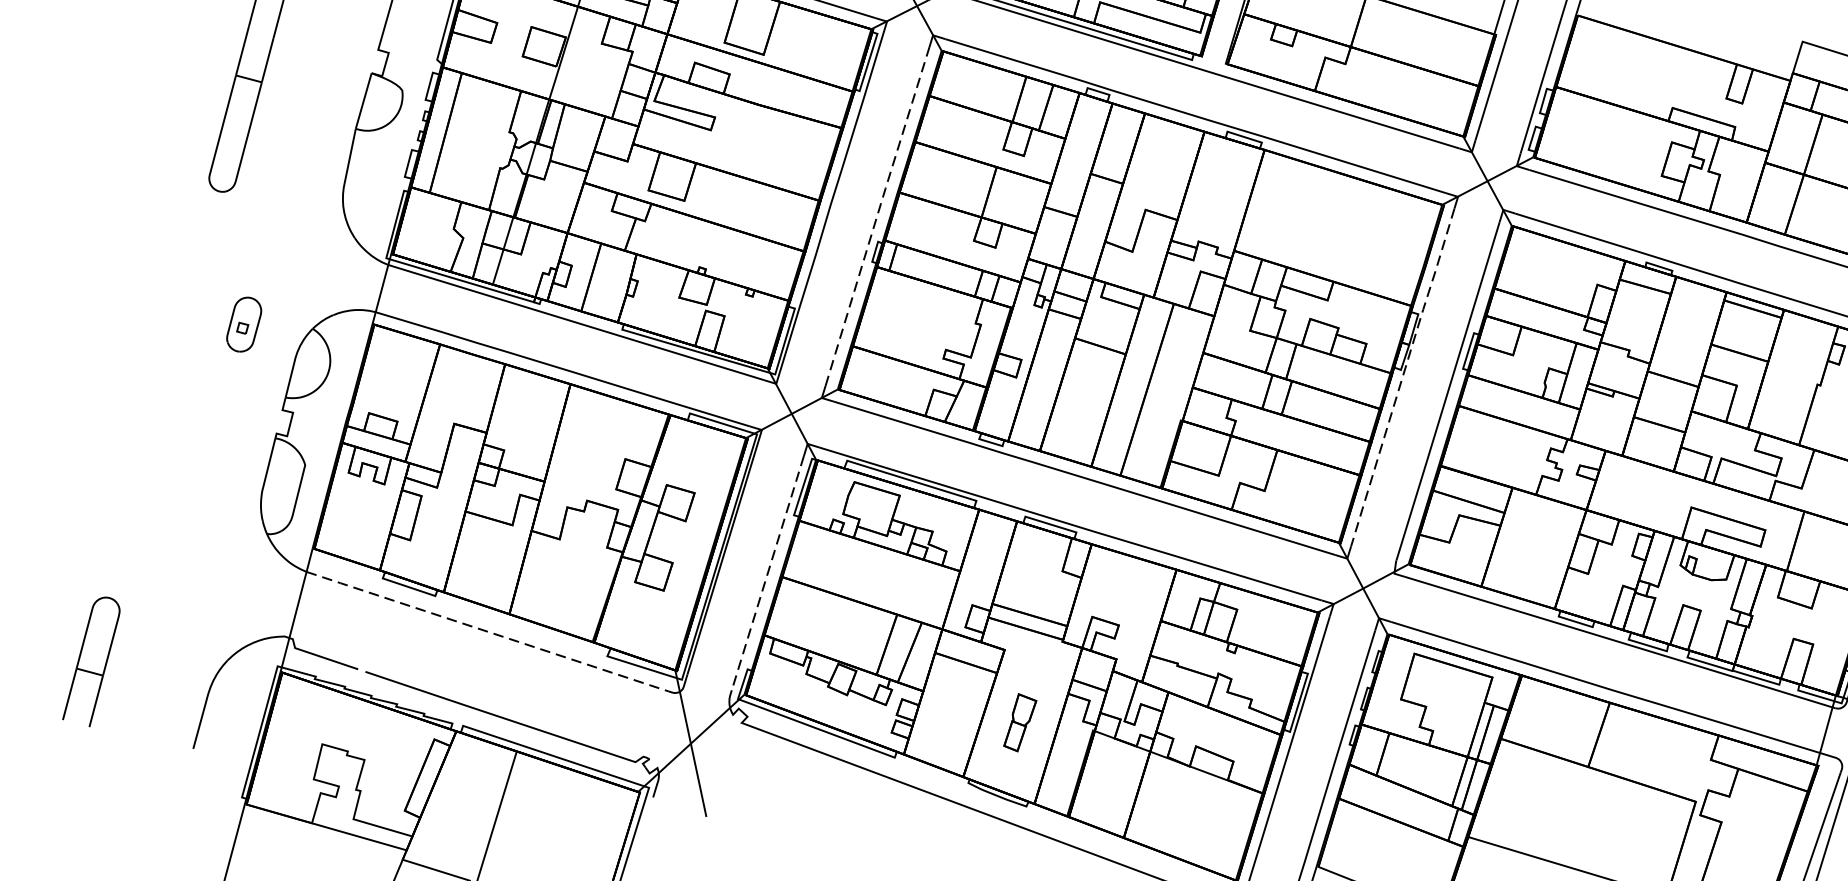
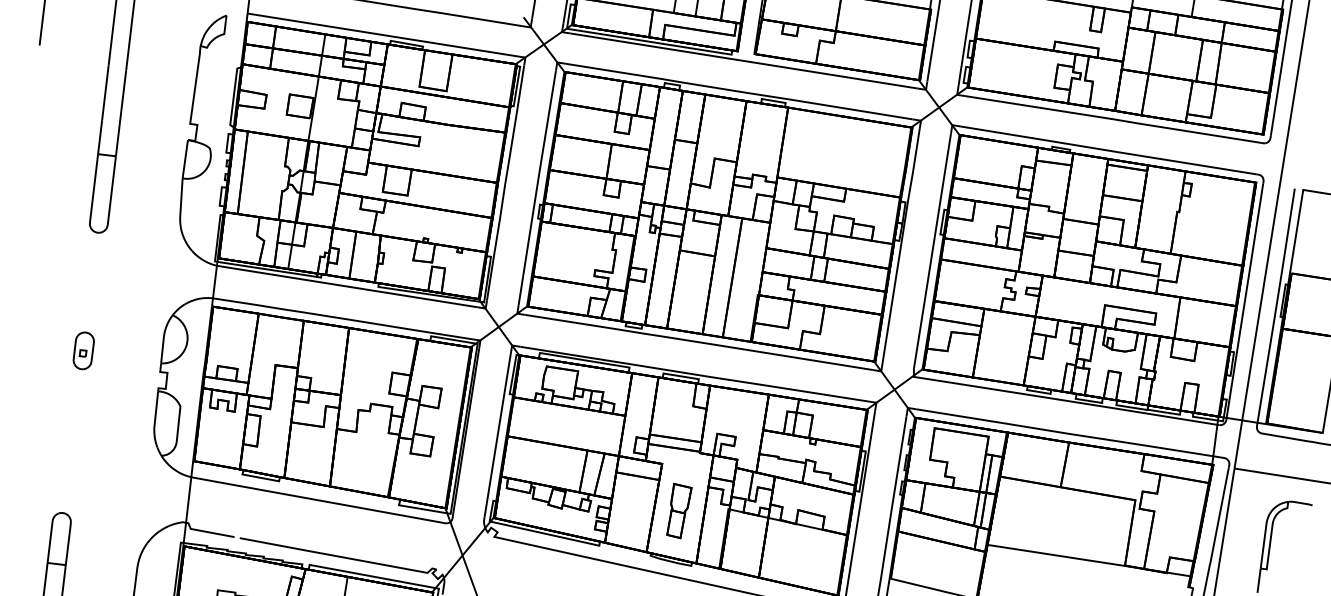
line: (877, 215) -> (537, 187), dashed -> solid
part: (243, 324) -> (83, 350), moved
line: (1403, 377) -> (901, 245), dashed -> solid
line: (767, 573) -> (497, 435), dashed -> solid
line: (486, 630) -> (316, 499), dashed -> solid
part: (1020, 722) -> (679, 510), size x1.43

